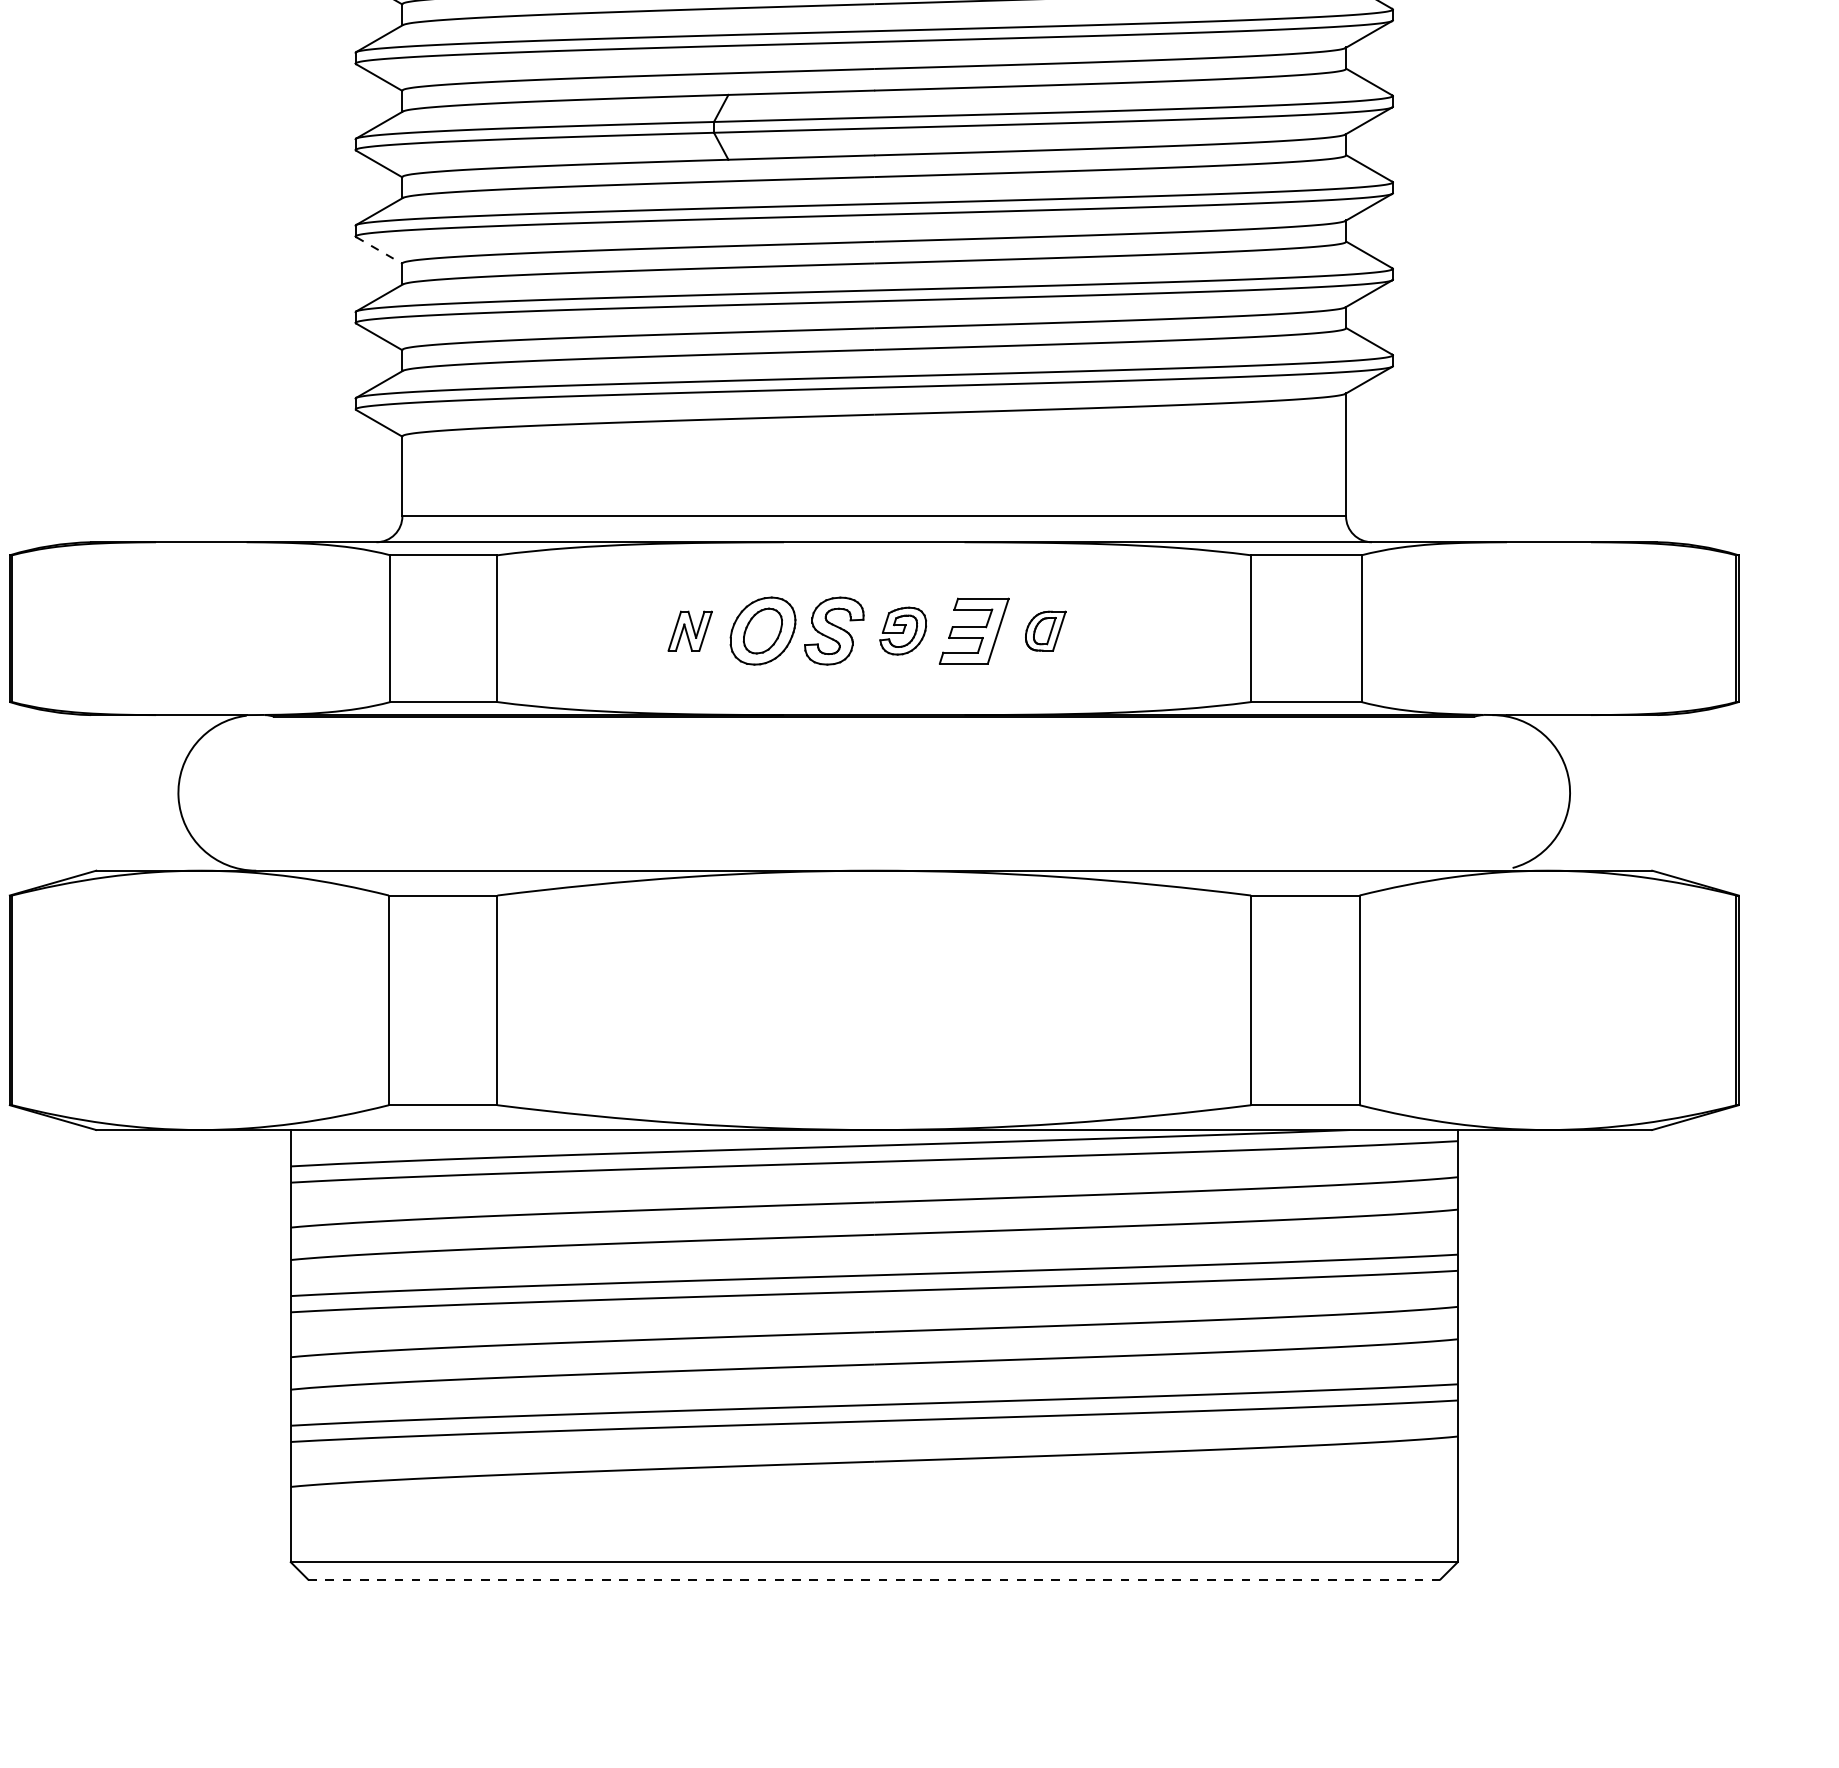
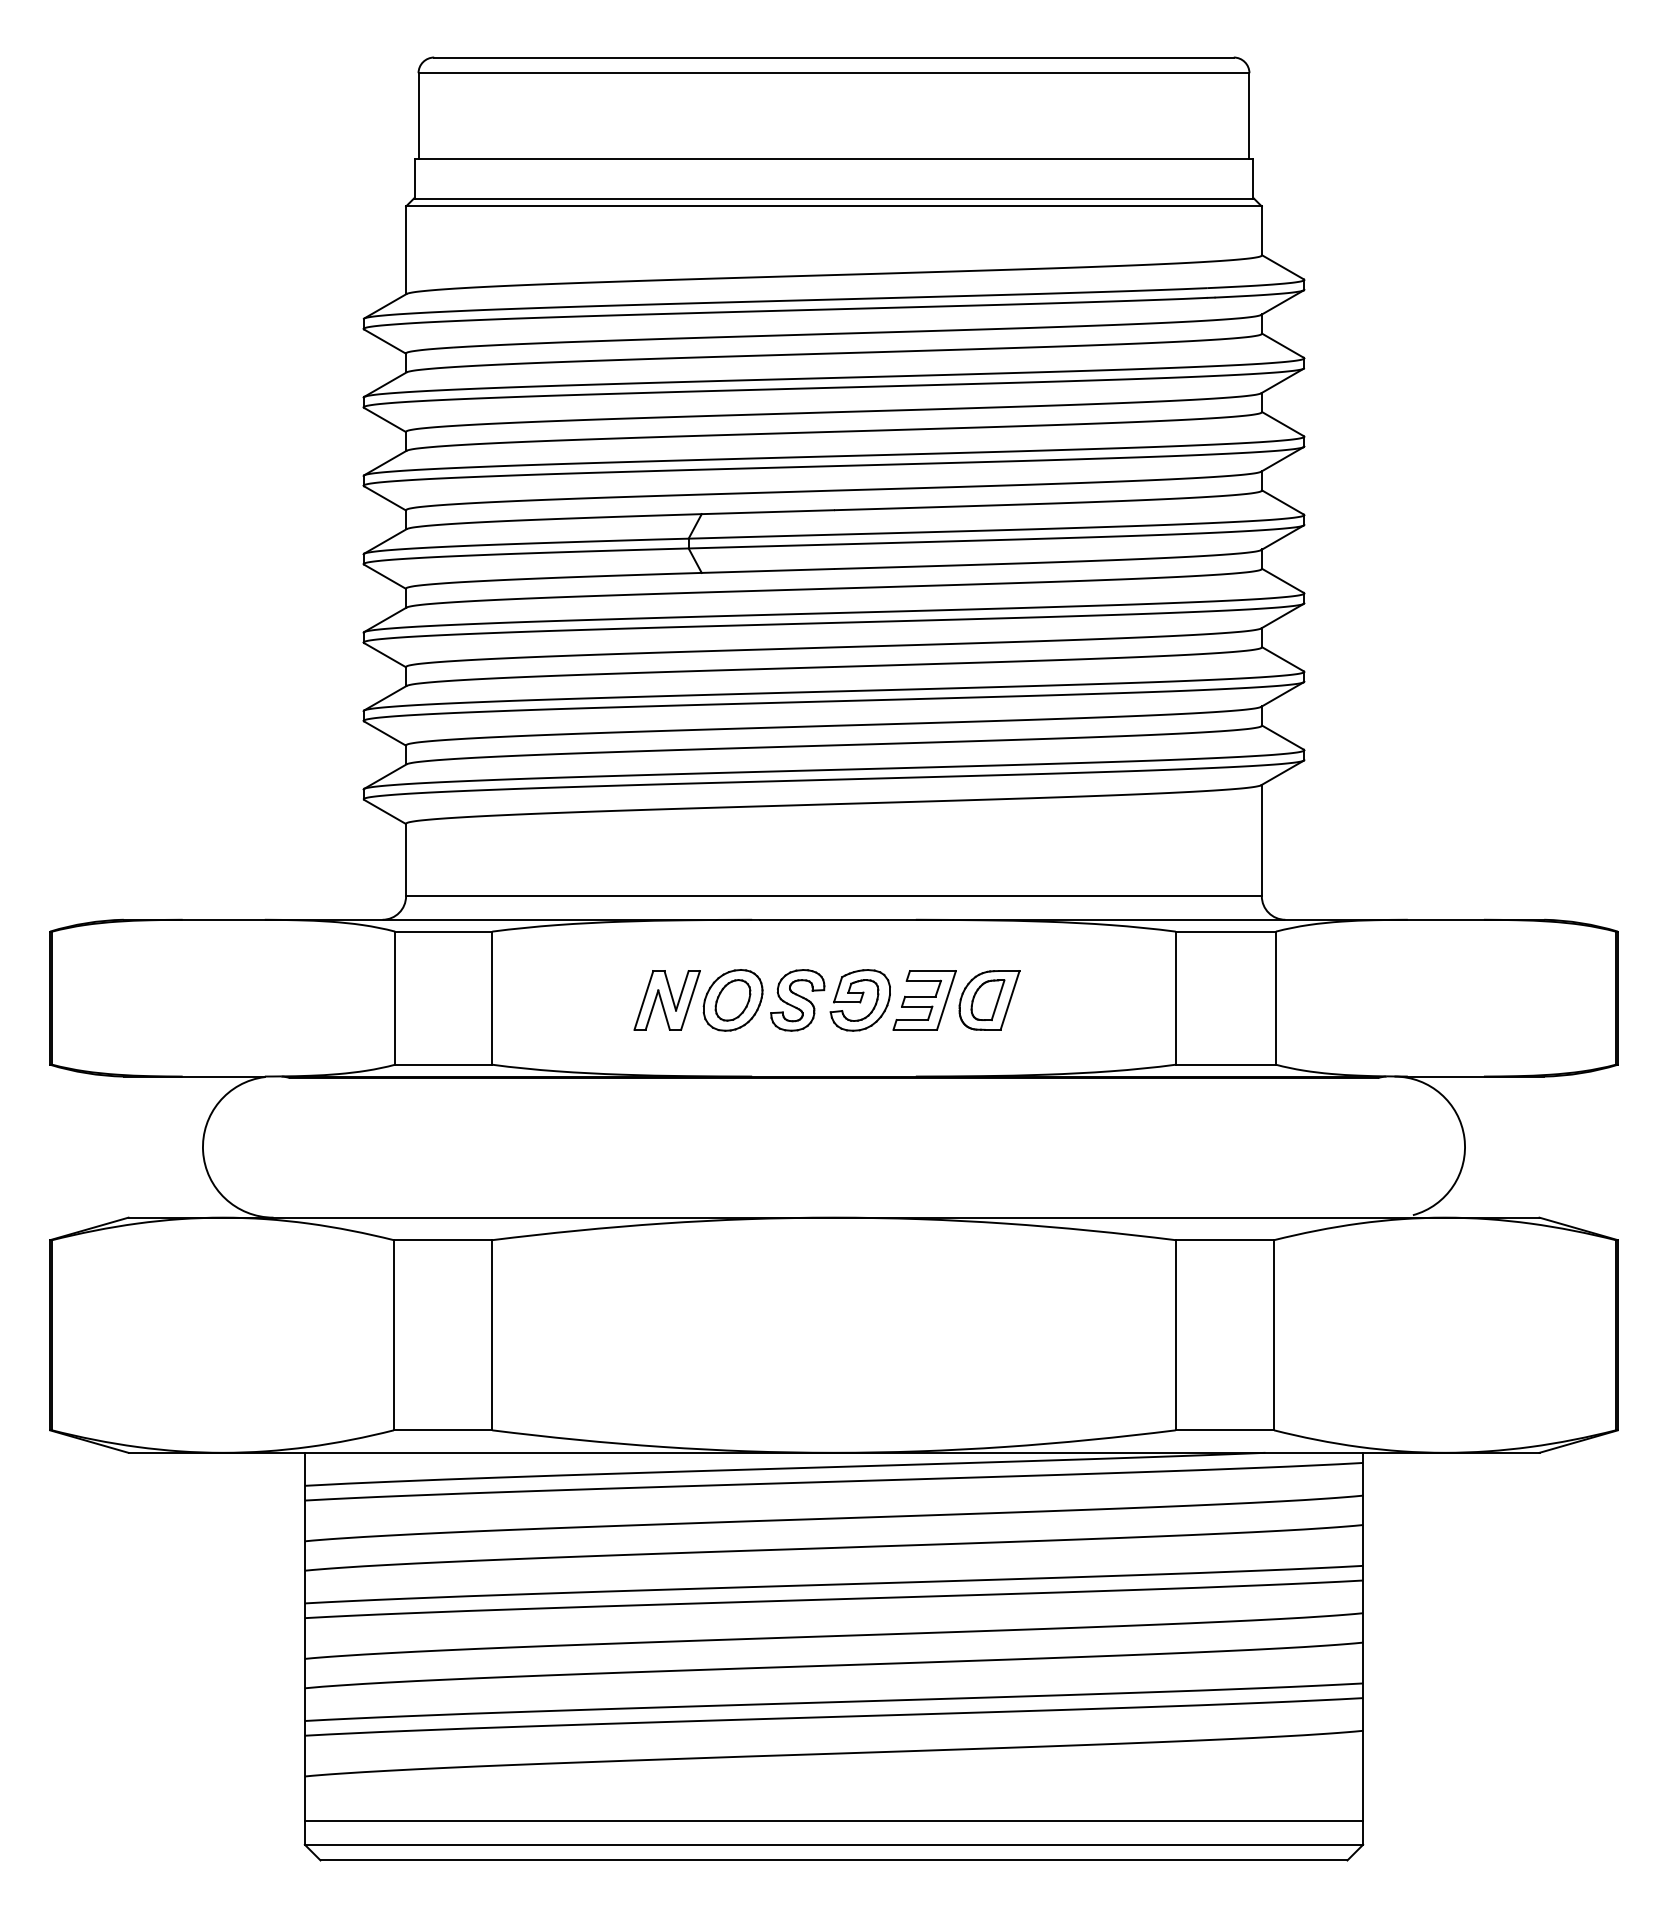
line: (379, 250) -> (385, 655), dashed -> solid
part: (689, 631) -> (666, 1000), size x1.67
part: (902, 631) -> (859, 1000), size x1.43
part: (1045, 631) -> (989, 1000), size x1.67
line: (873, 1536) -> (833, 1821), added
line: (874, 1579) -> (834, 1860), dashed -> solid

